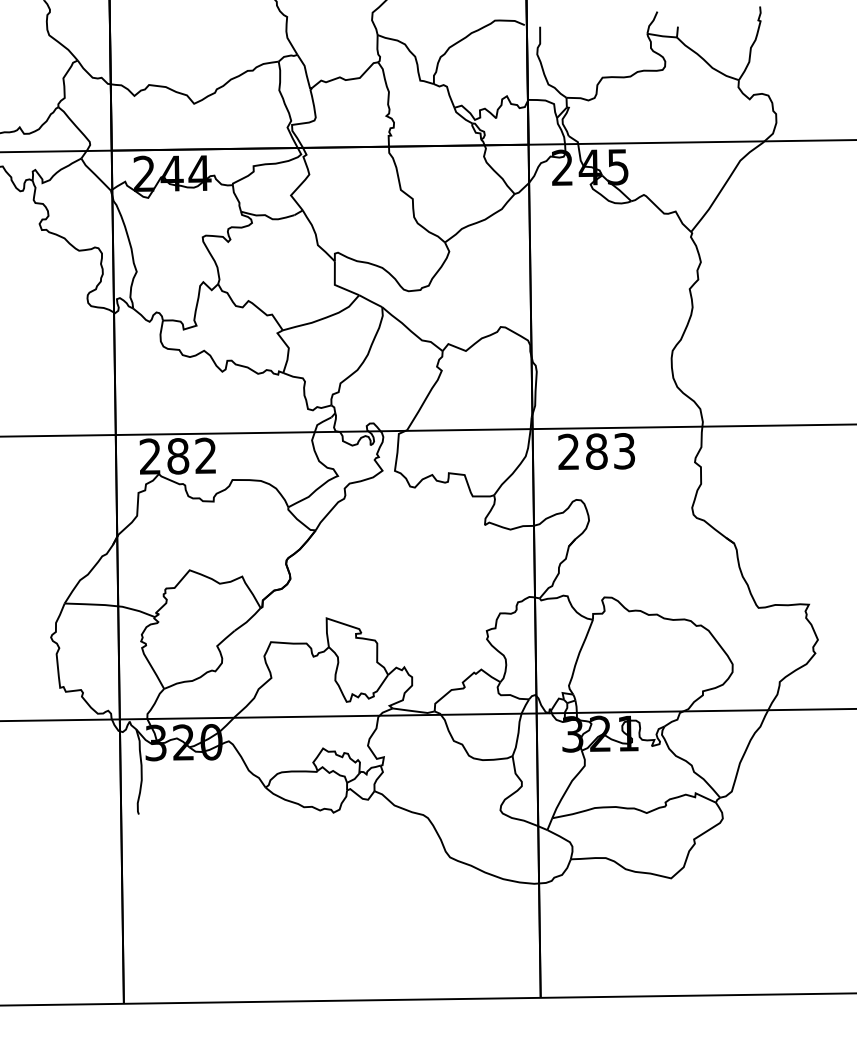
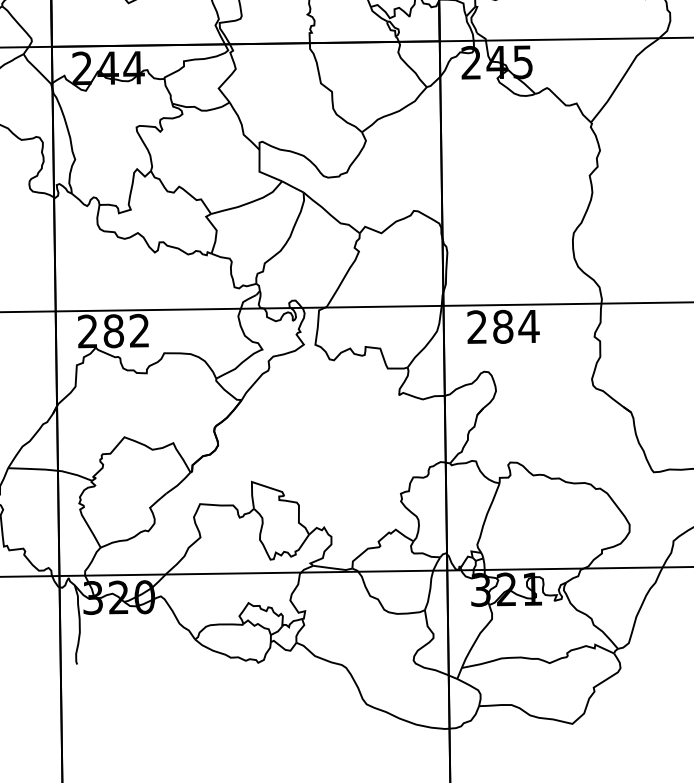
text: (624, 451) -> (529, 326), 283 -> 284

